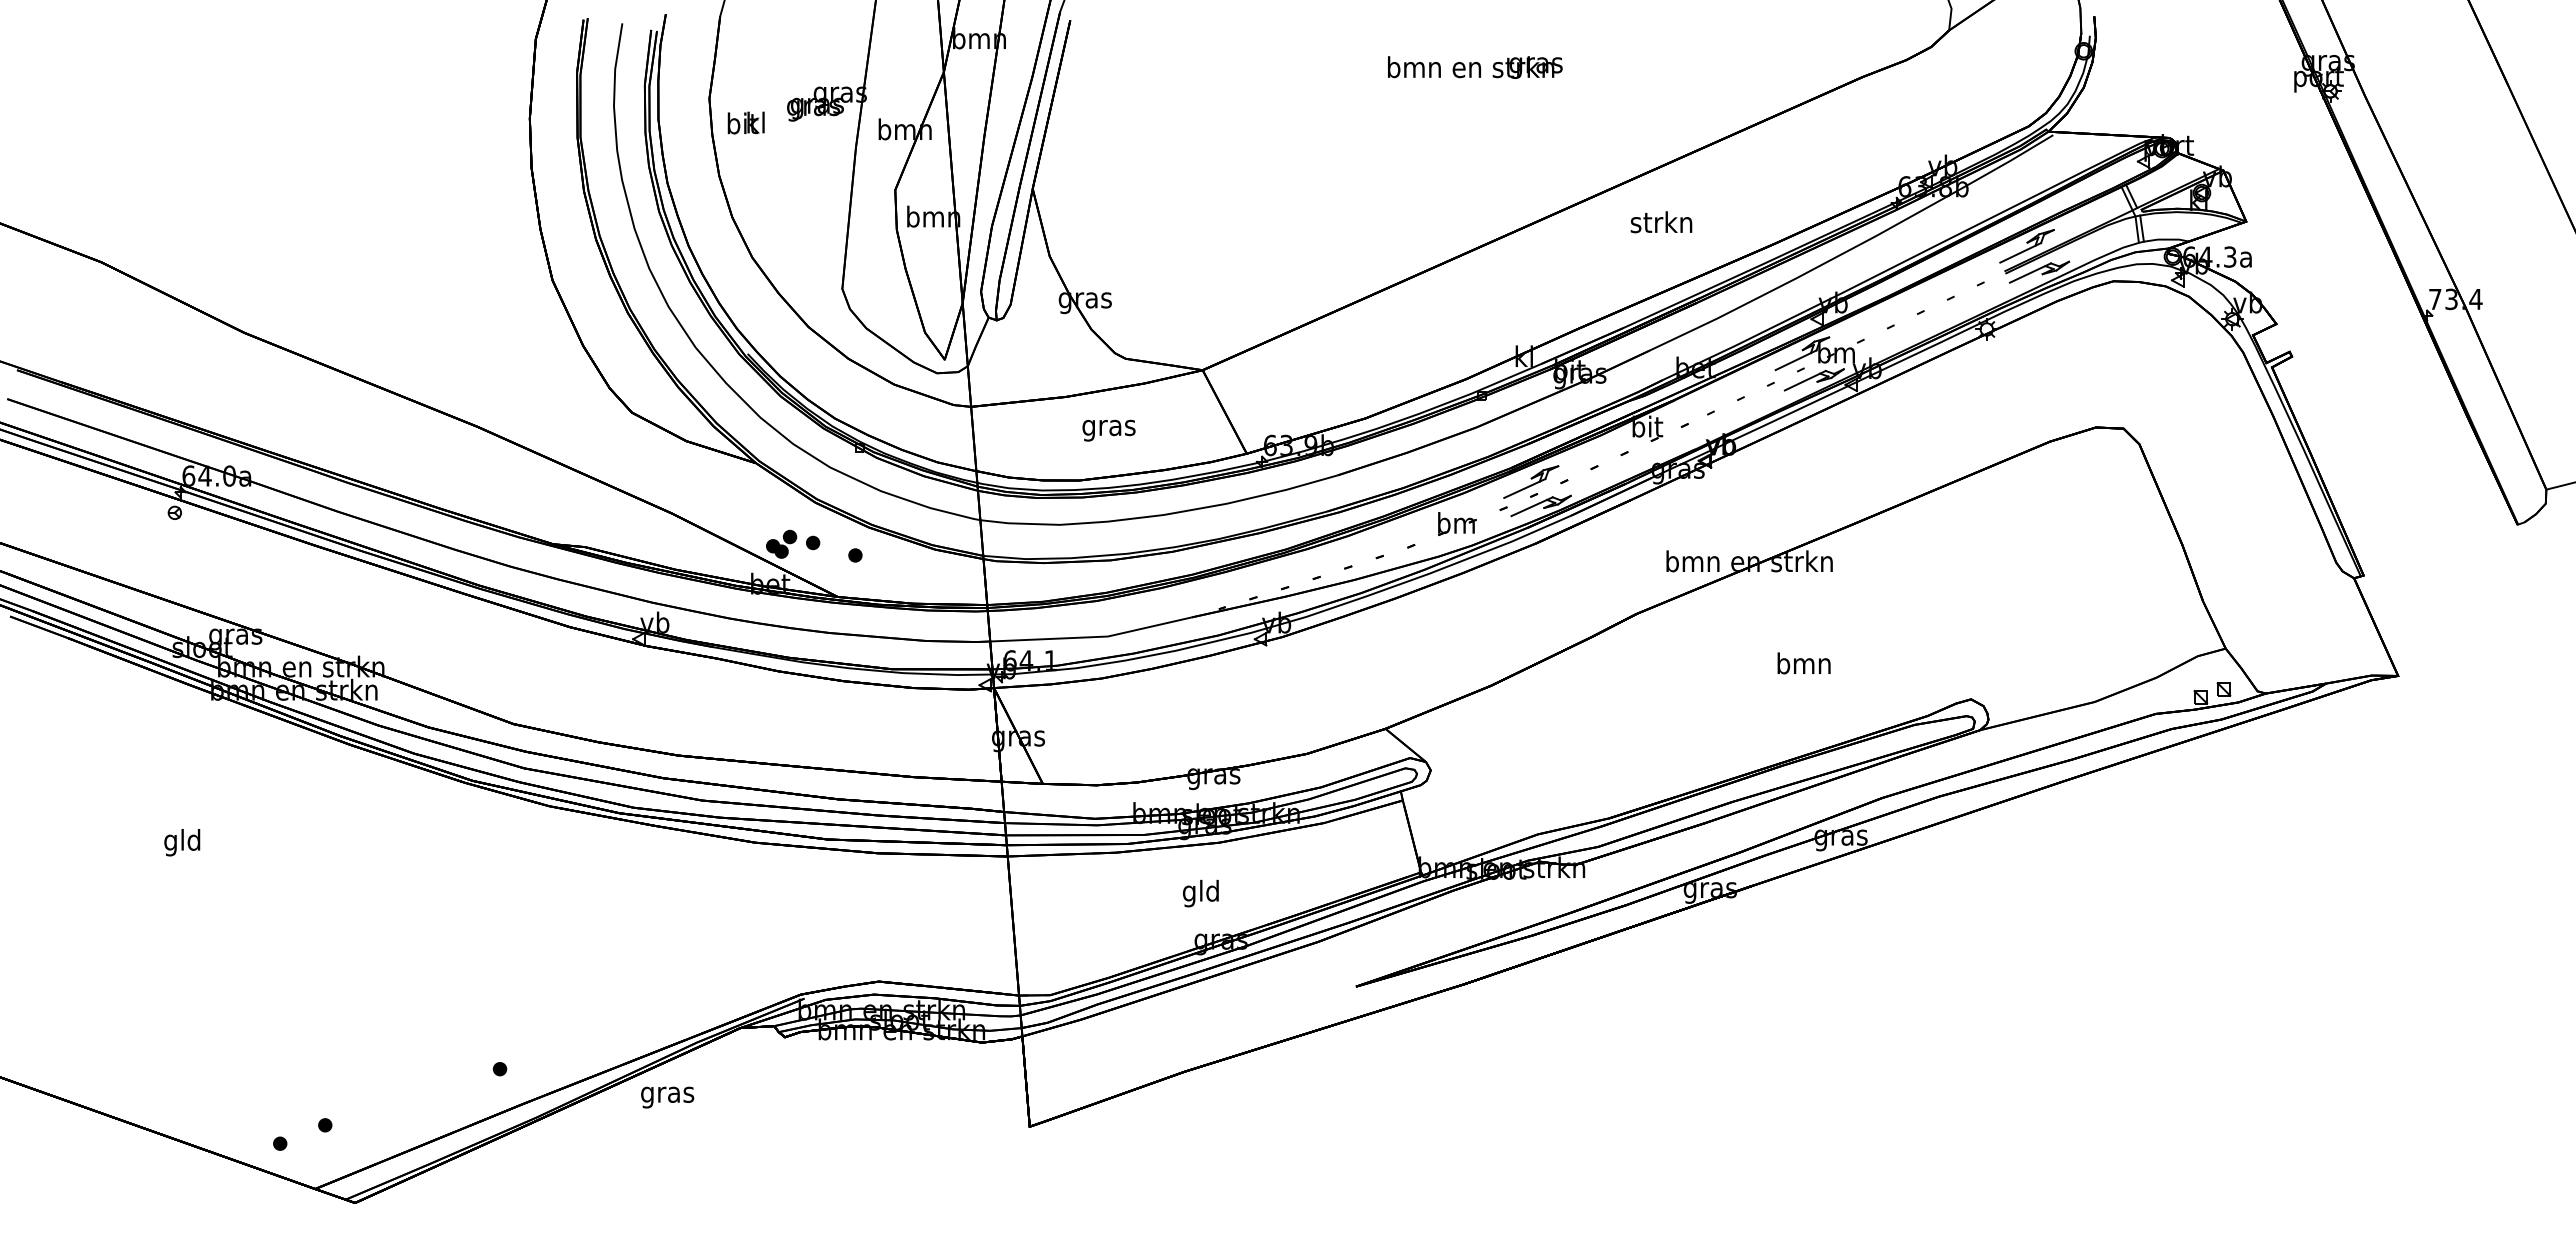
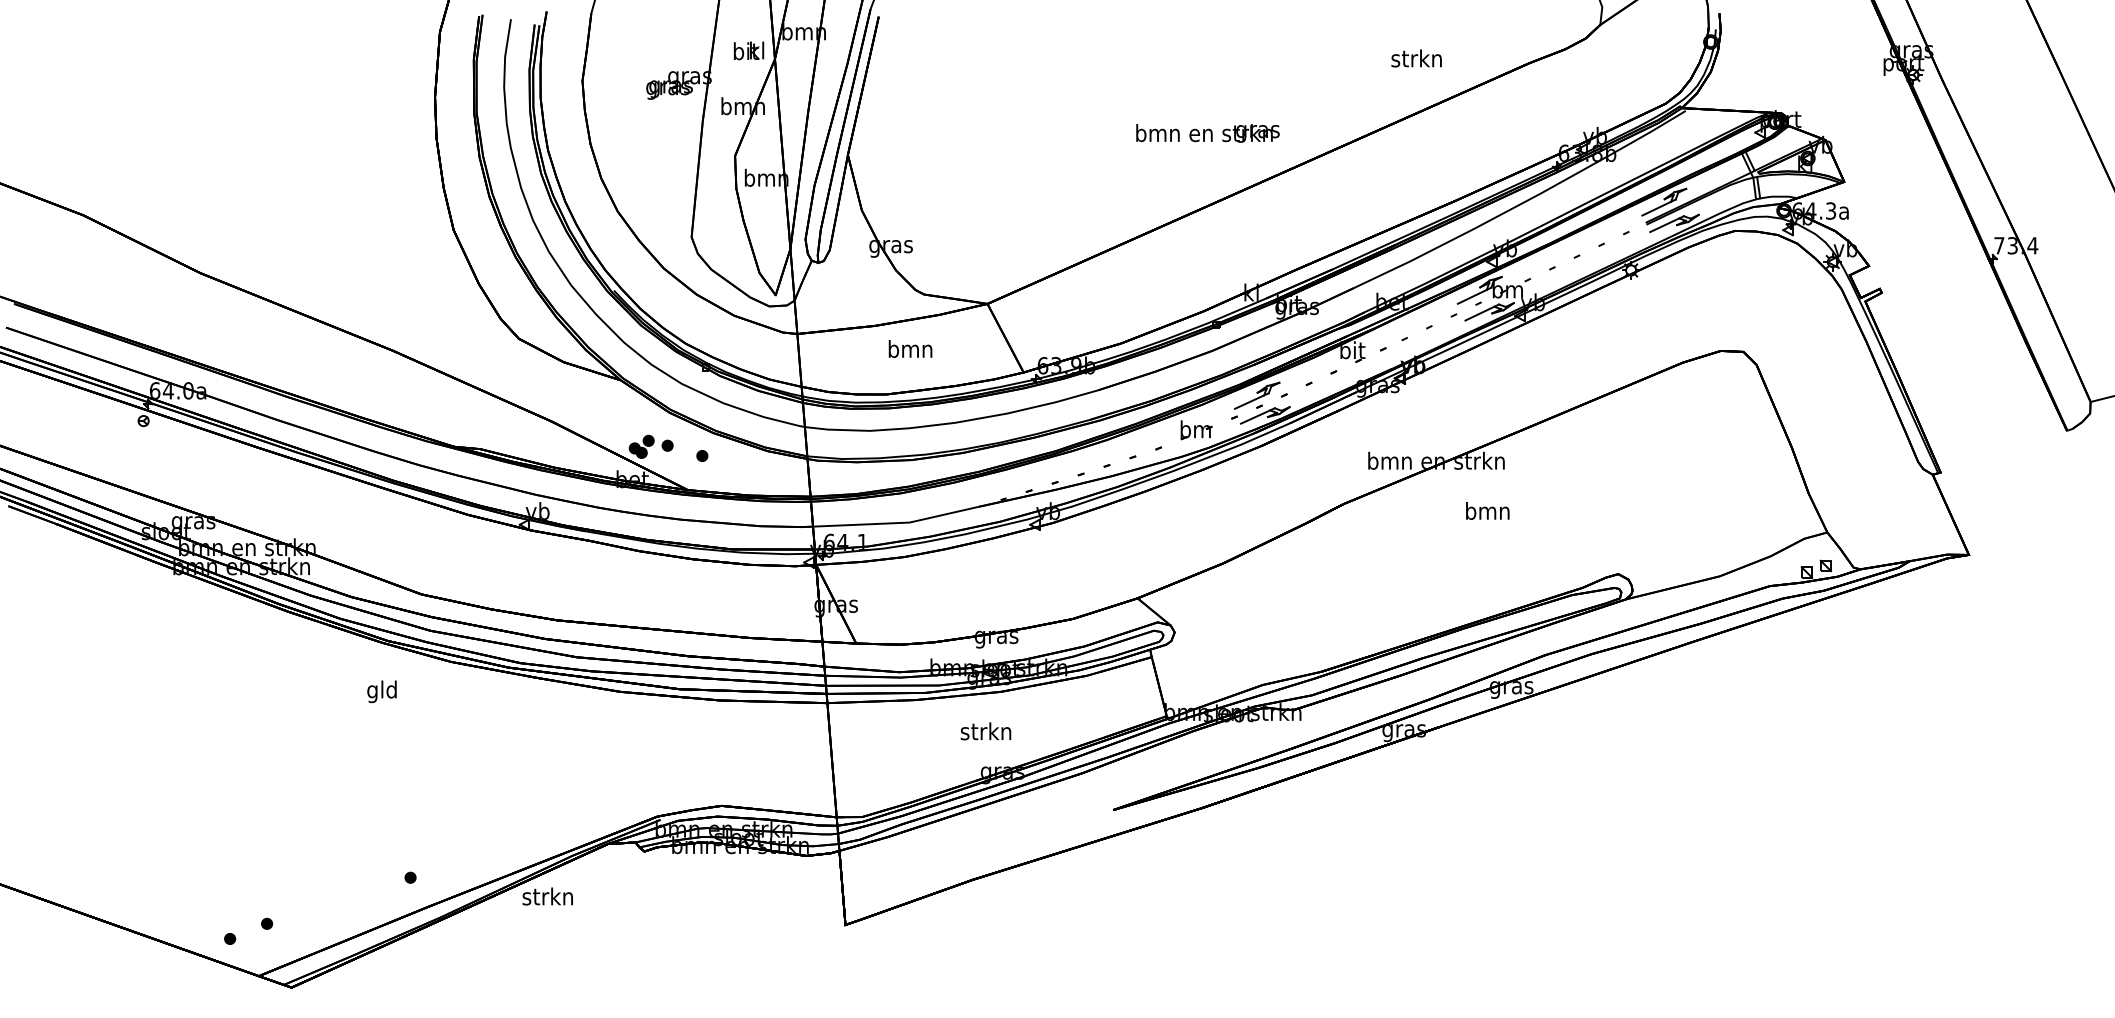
text: (1475, 67) -> (1208, 133), moved
text: (745, 122) -> (748, 50), moved
text: (1661, 222) -> (1416, 58), moved
text: (1108, 427) -> (910, 350), gras -> bmn
text: (1803, 663) -> (1487, 511), moved
text: (182, 842) -> (382, 691), moved
text: (1200, 893) -> (985, 733), gld -> strkn
text: (666, 1094) -> (547, 898), gras -> strkn

